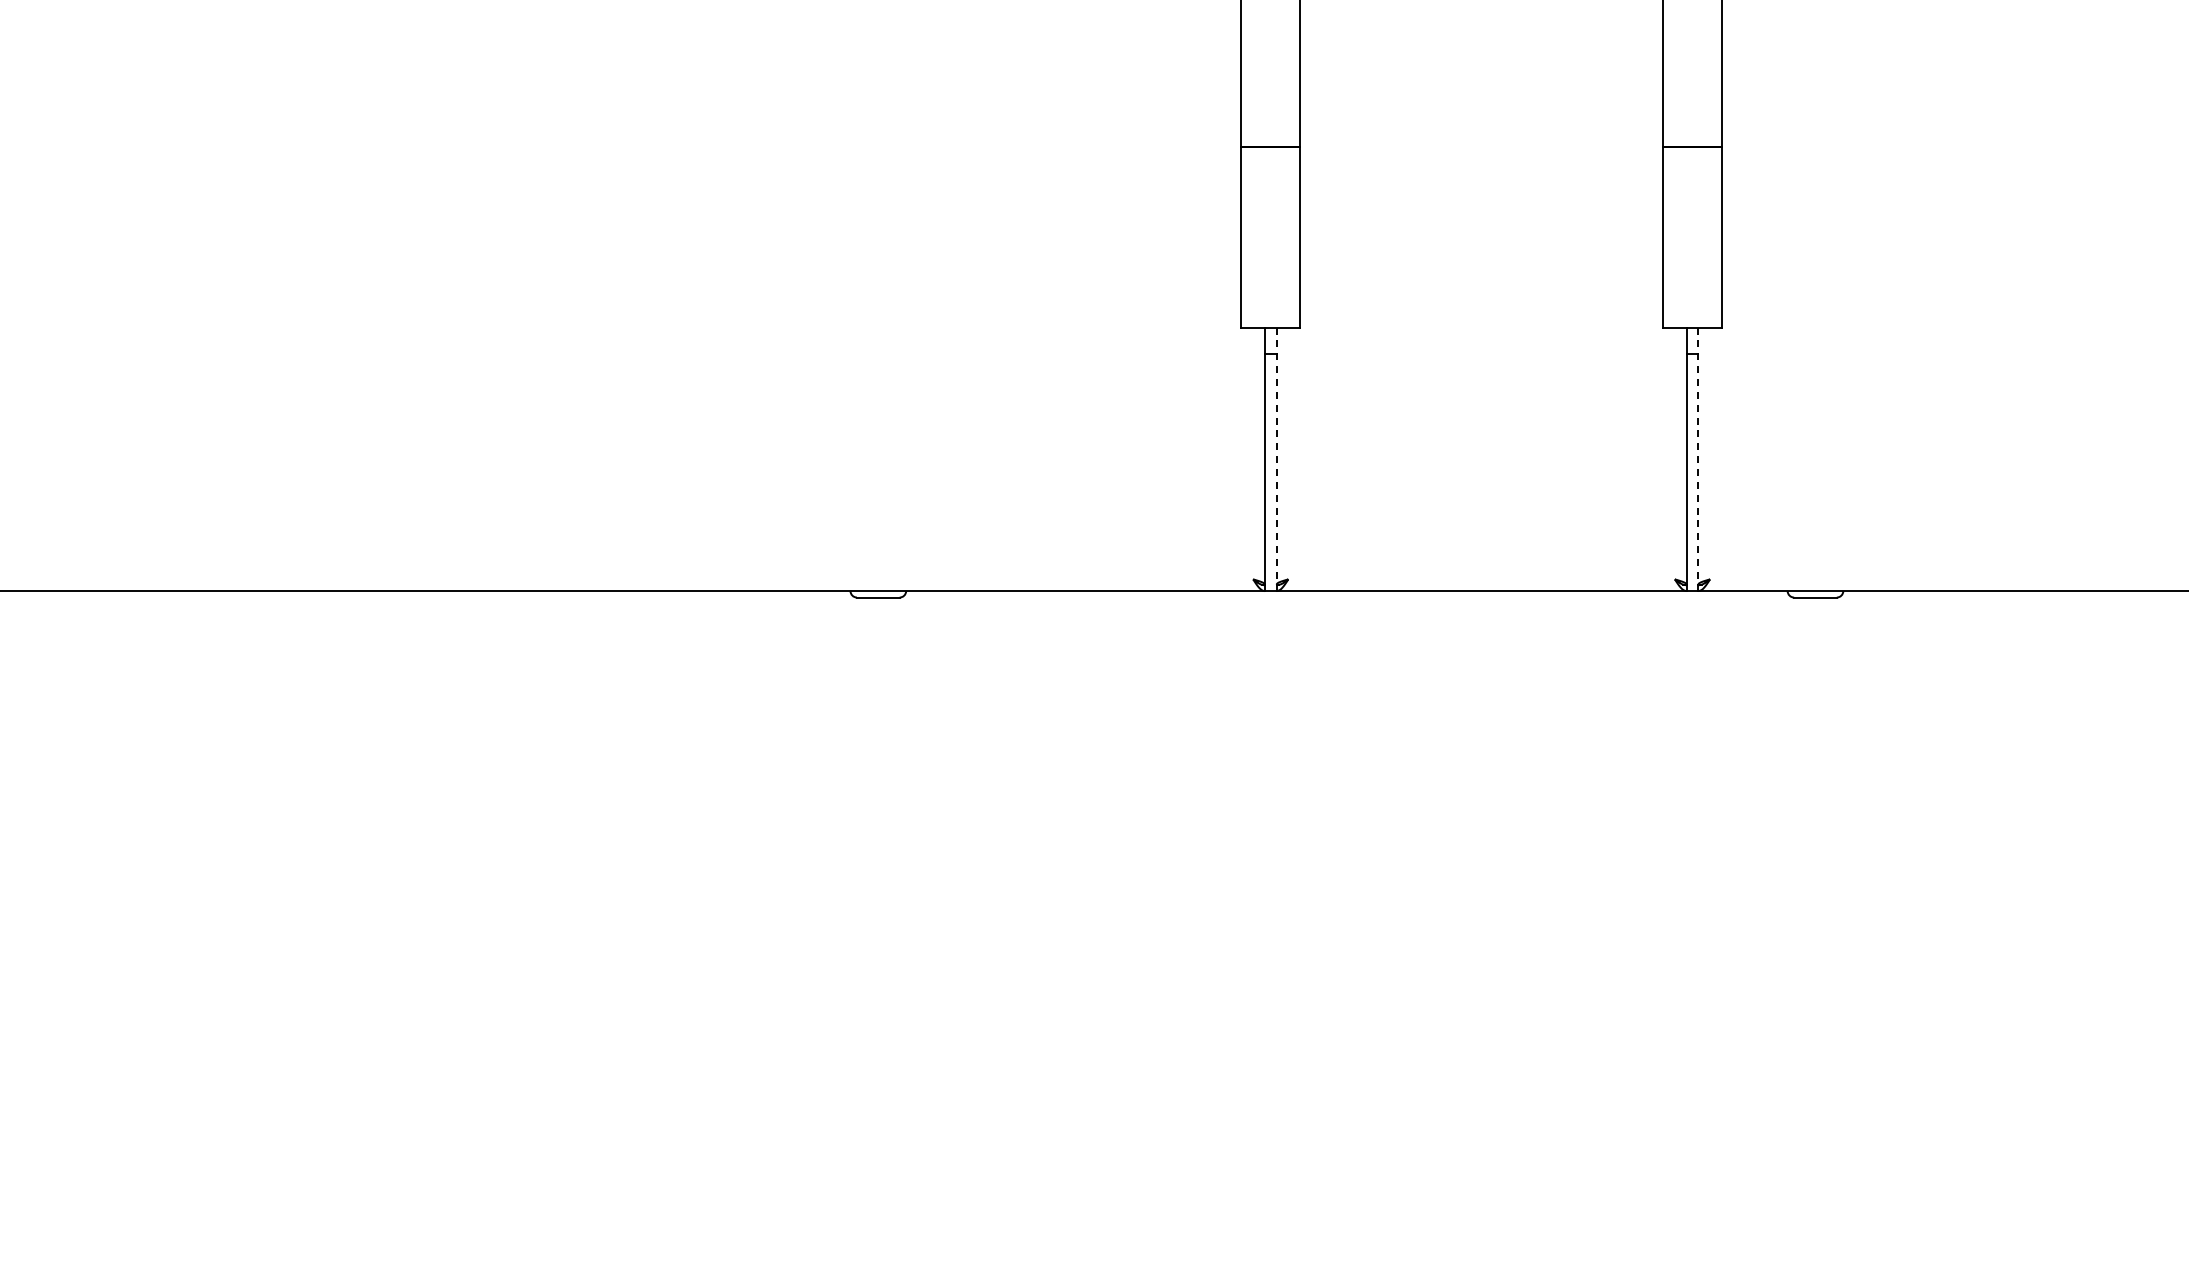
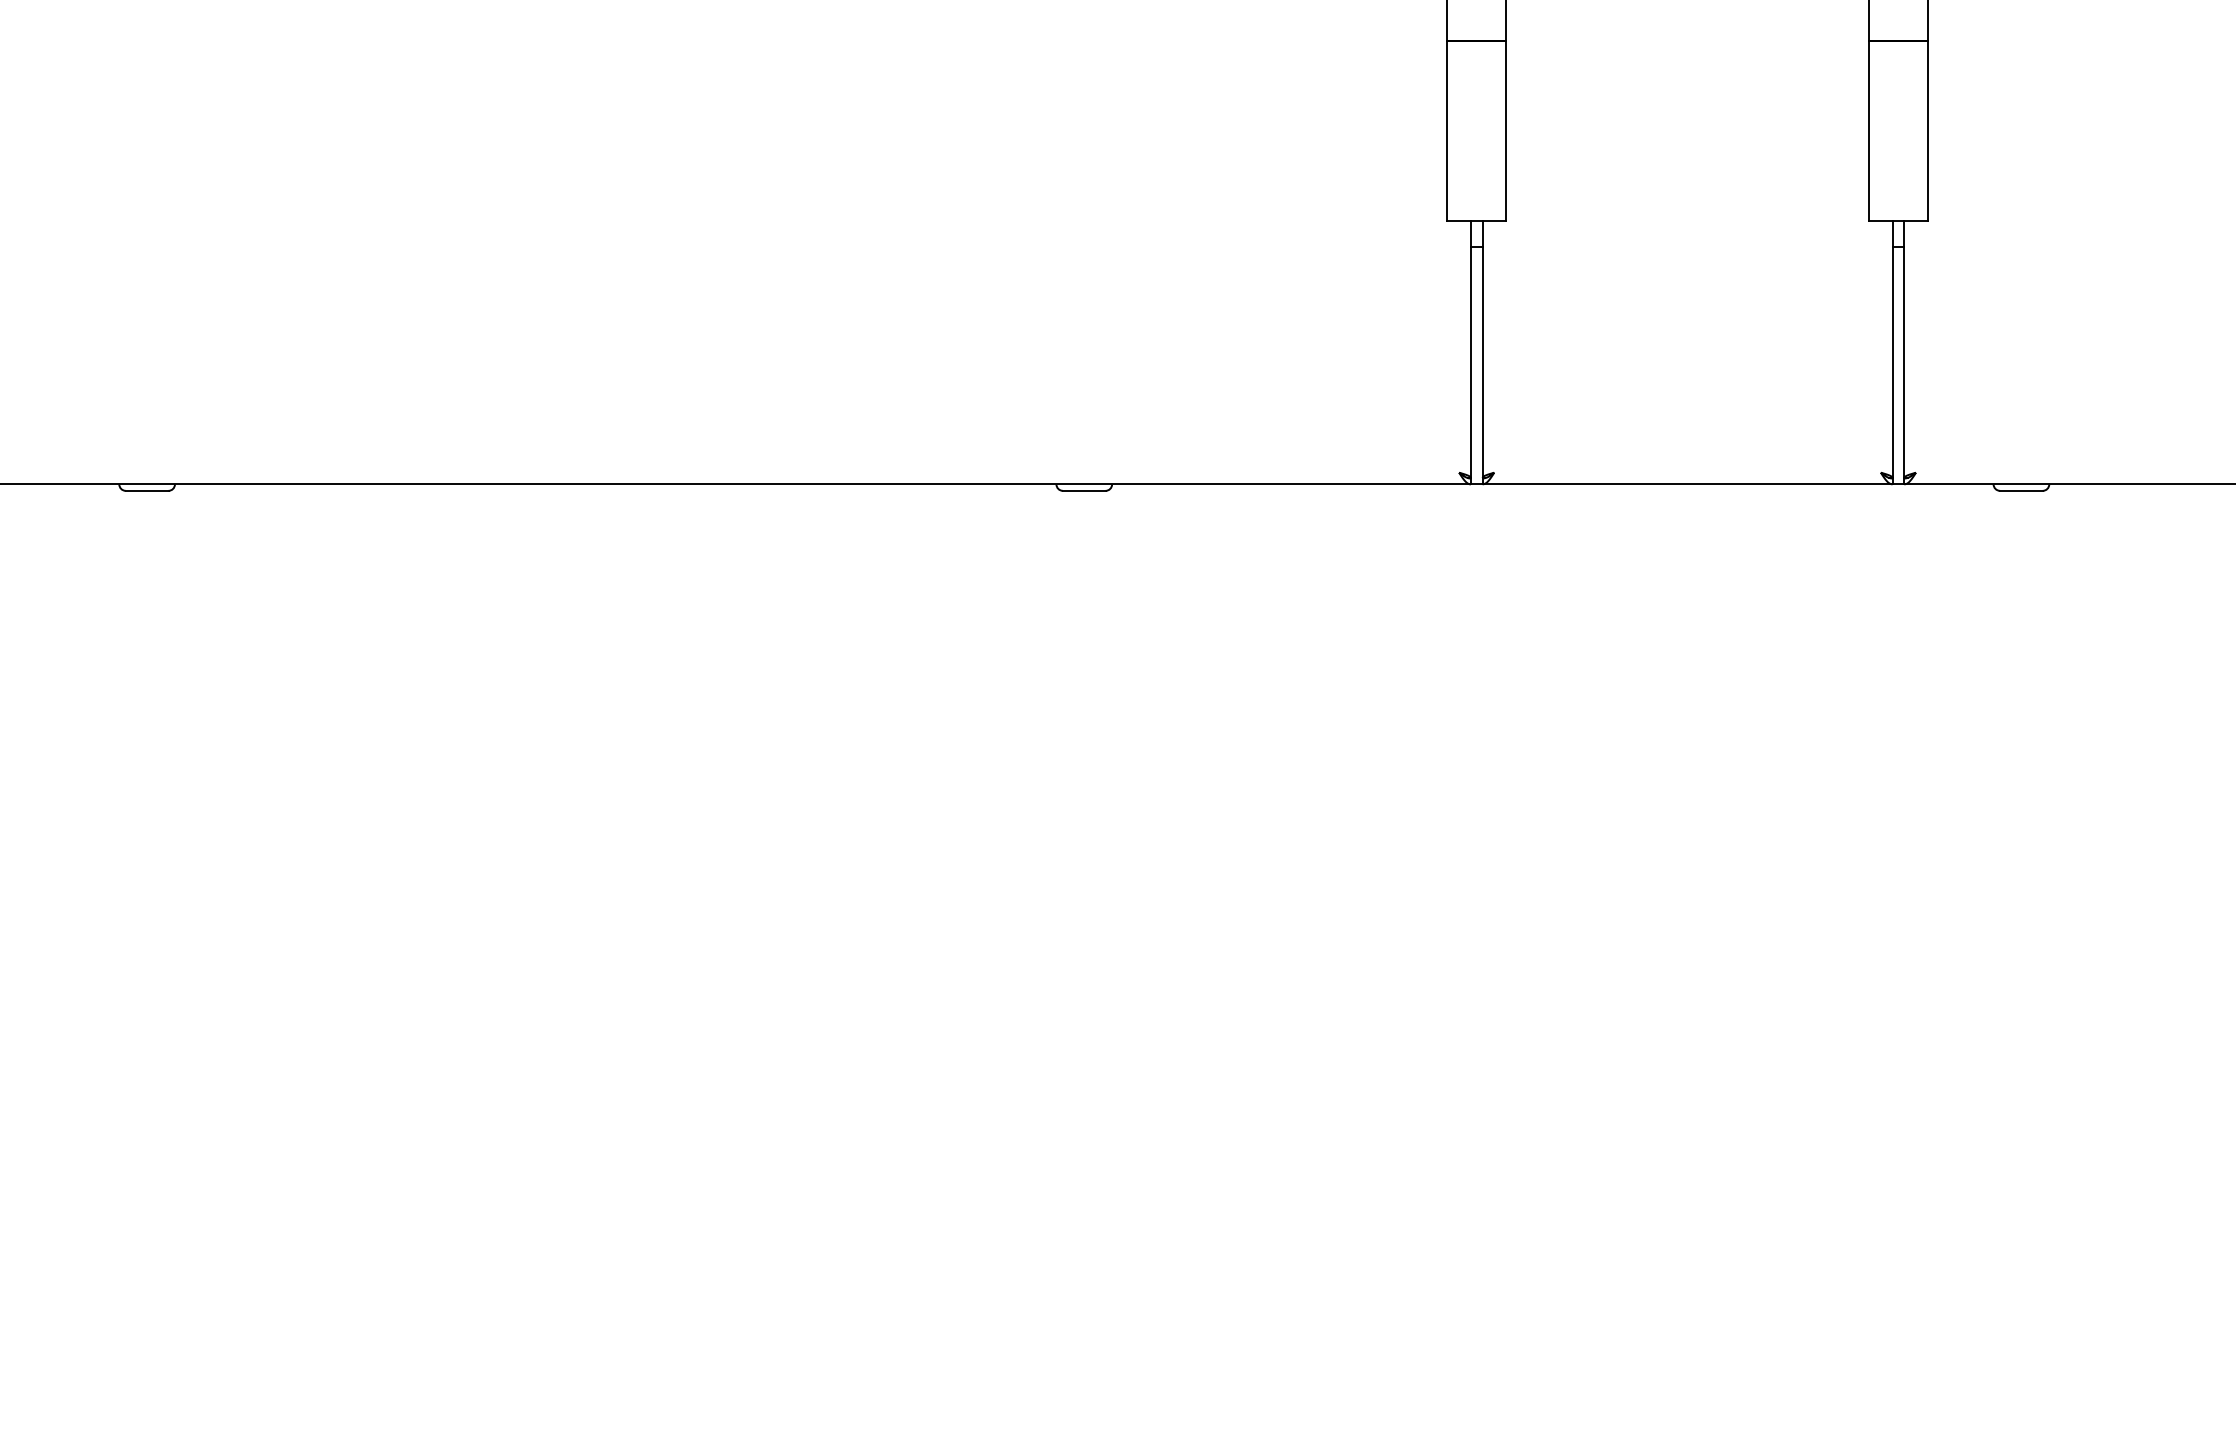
line: (1276, 456) -> (1482, 349), dashed -> solid
line: (1698, 456) -> (1904, 349), dashed -> solid

